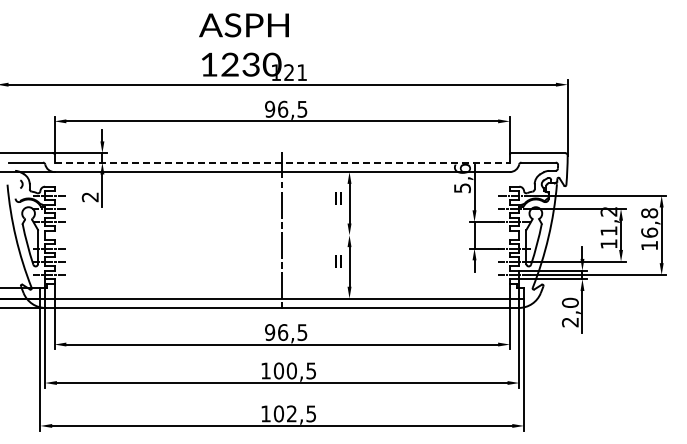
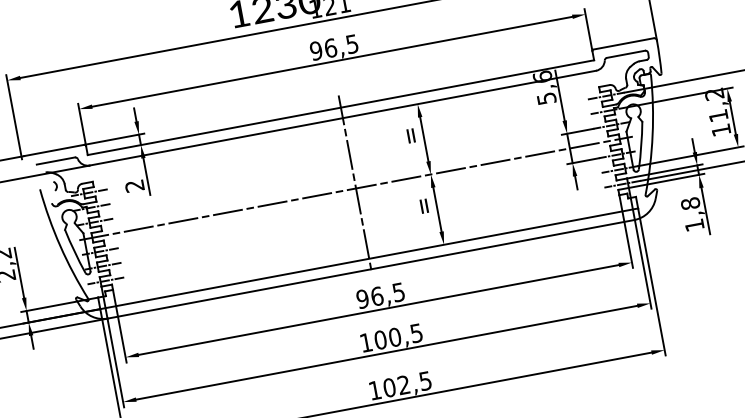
line: (282, 162) -> (341, 107), dashed -> solid
line: (282, 235) -> (356, 188), added
text: (569, 312) -> (691, 214), 2,0 -> 1,8

